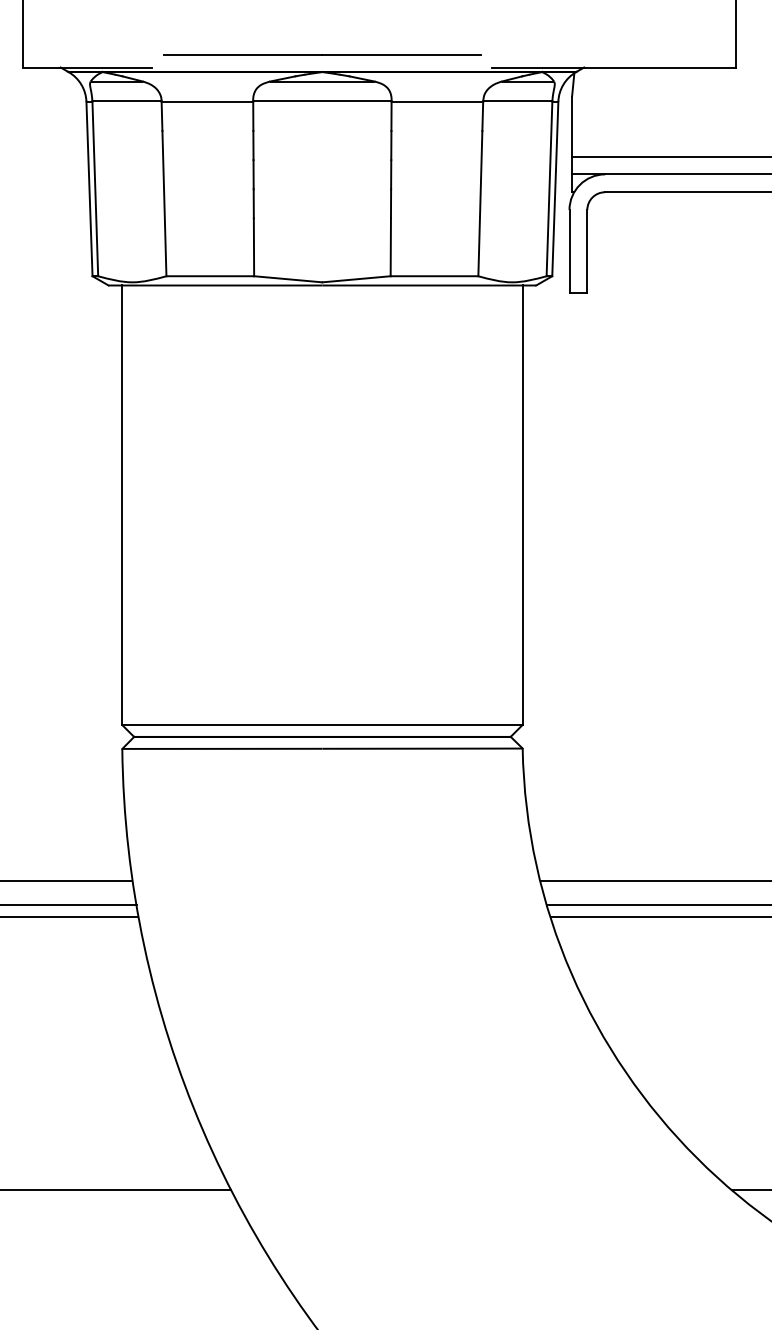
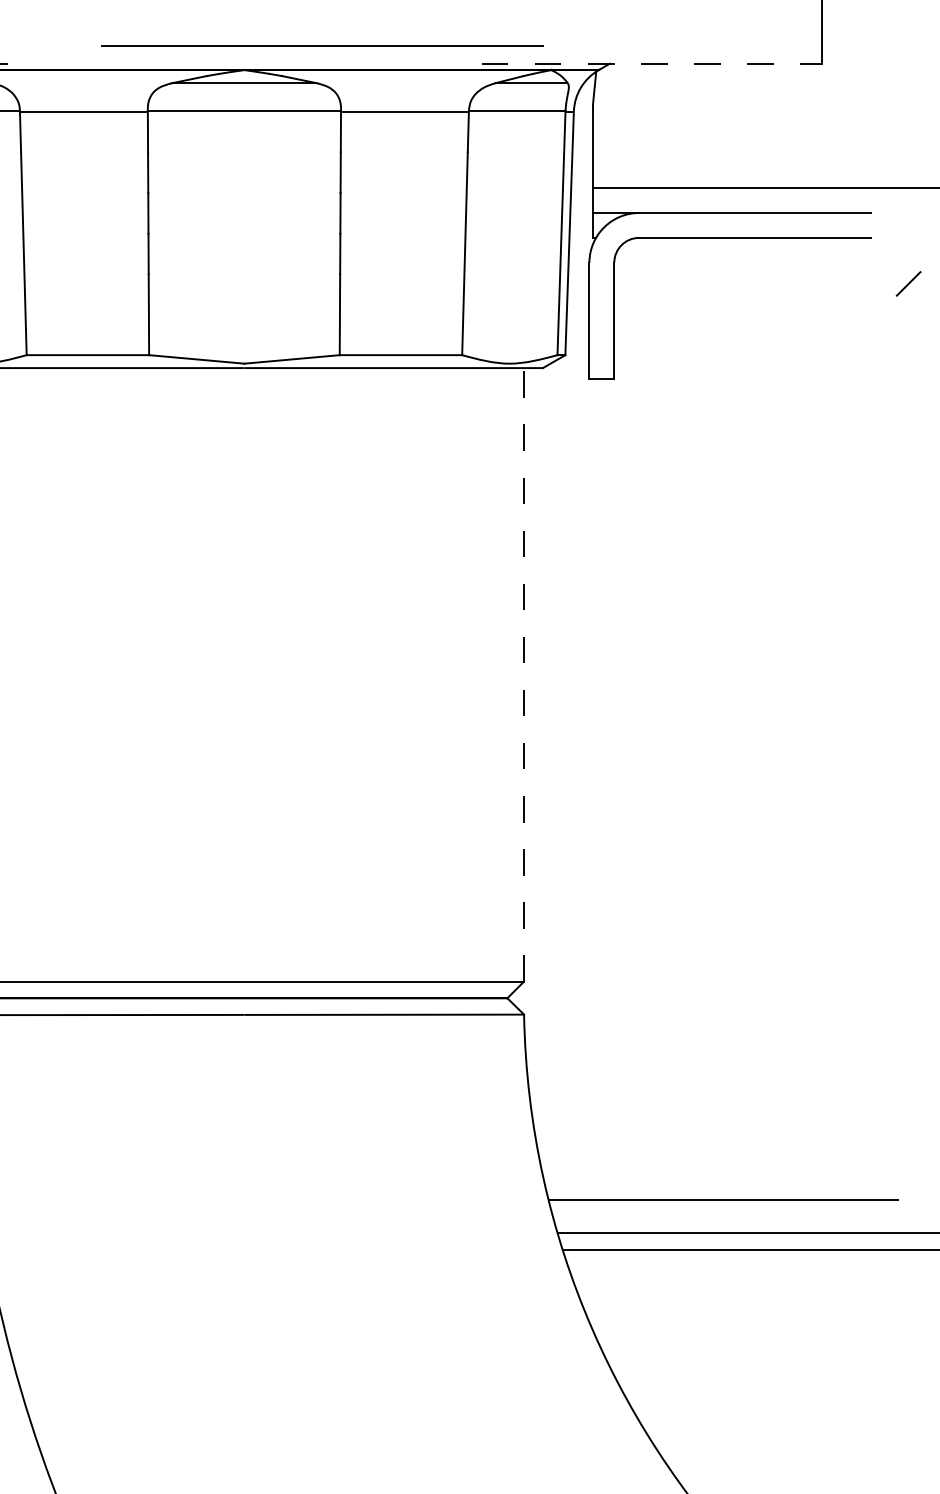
line: (322, 54) -> (322, 45), moved
line: (614, 67) -> (652, 63), solid -> dashed
line: (522, 505) -> (523, 675), solid -> dashed

